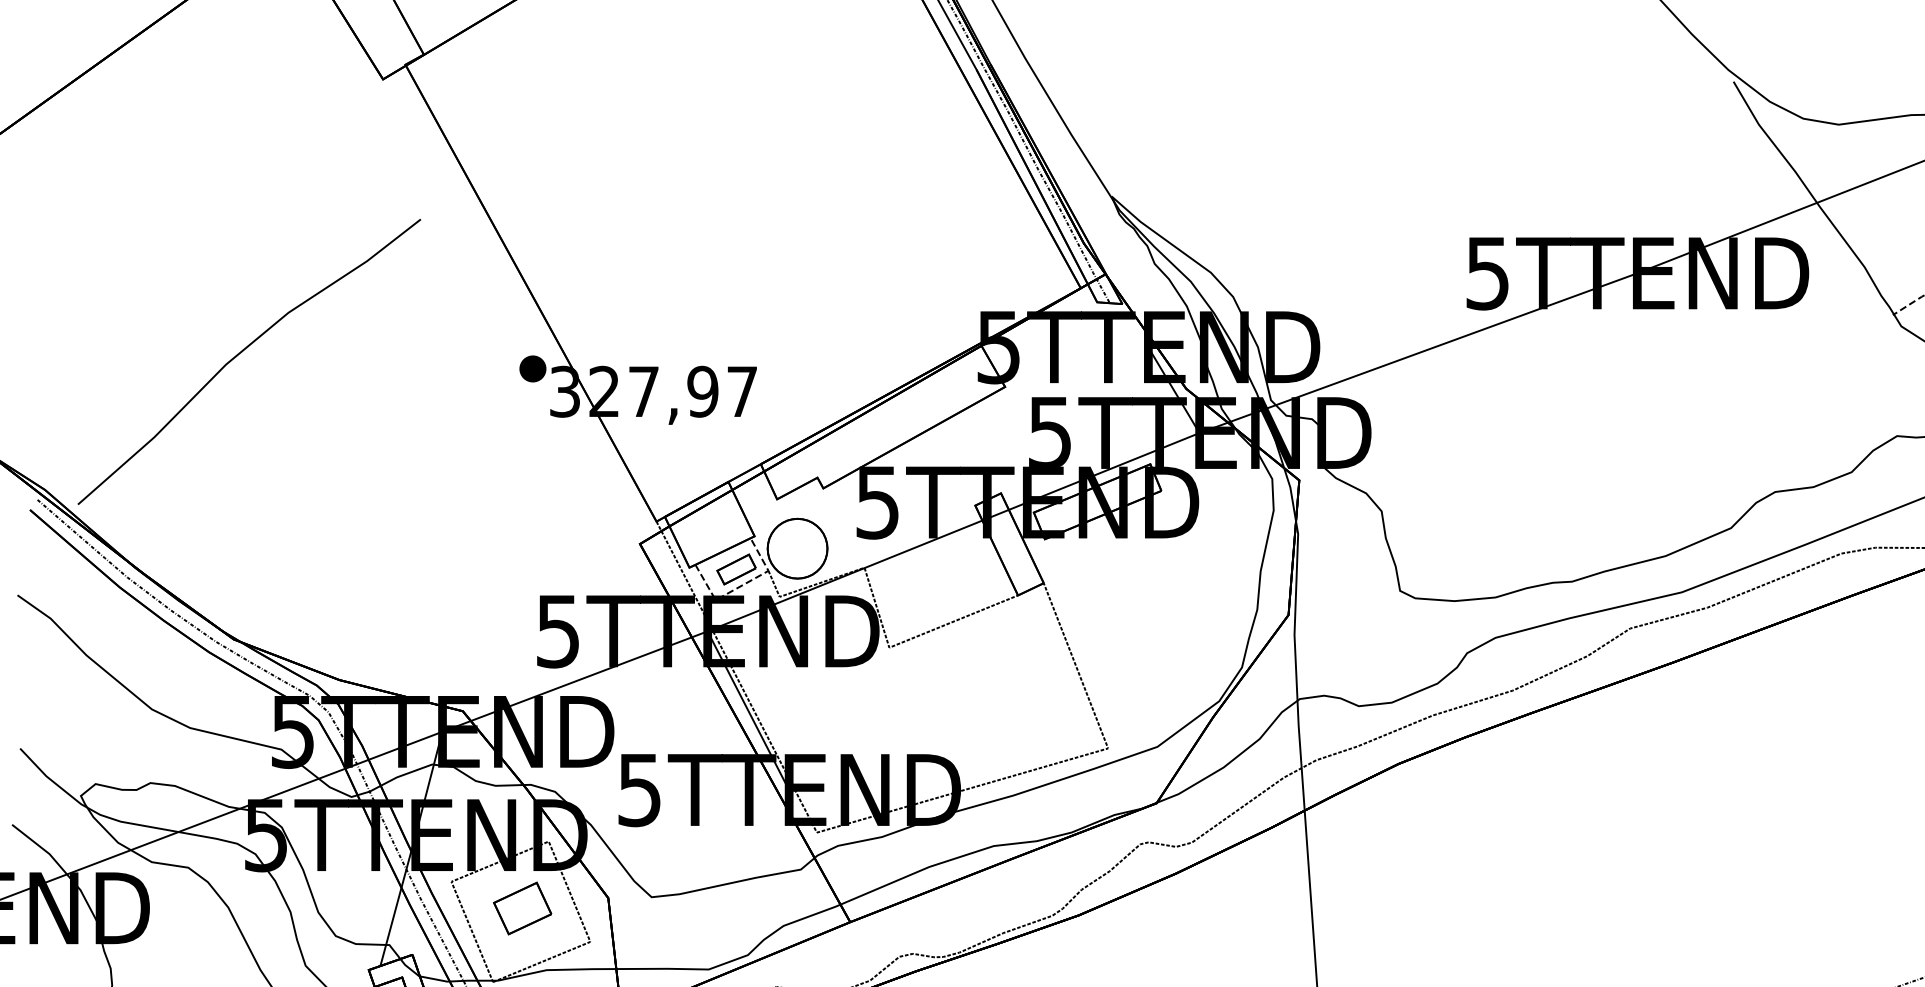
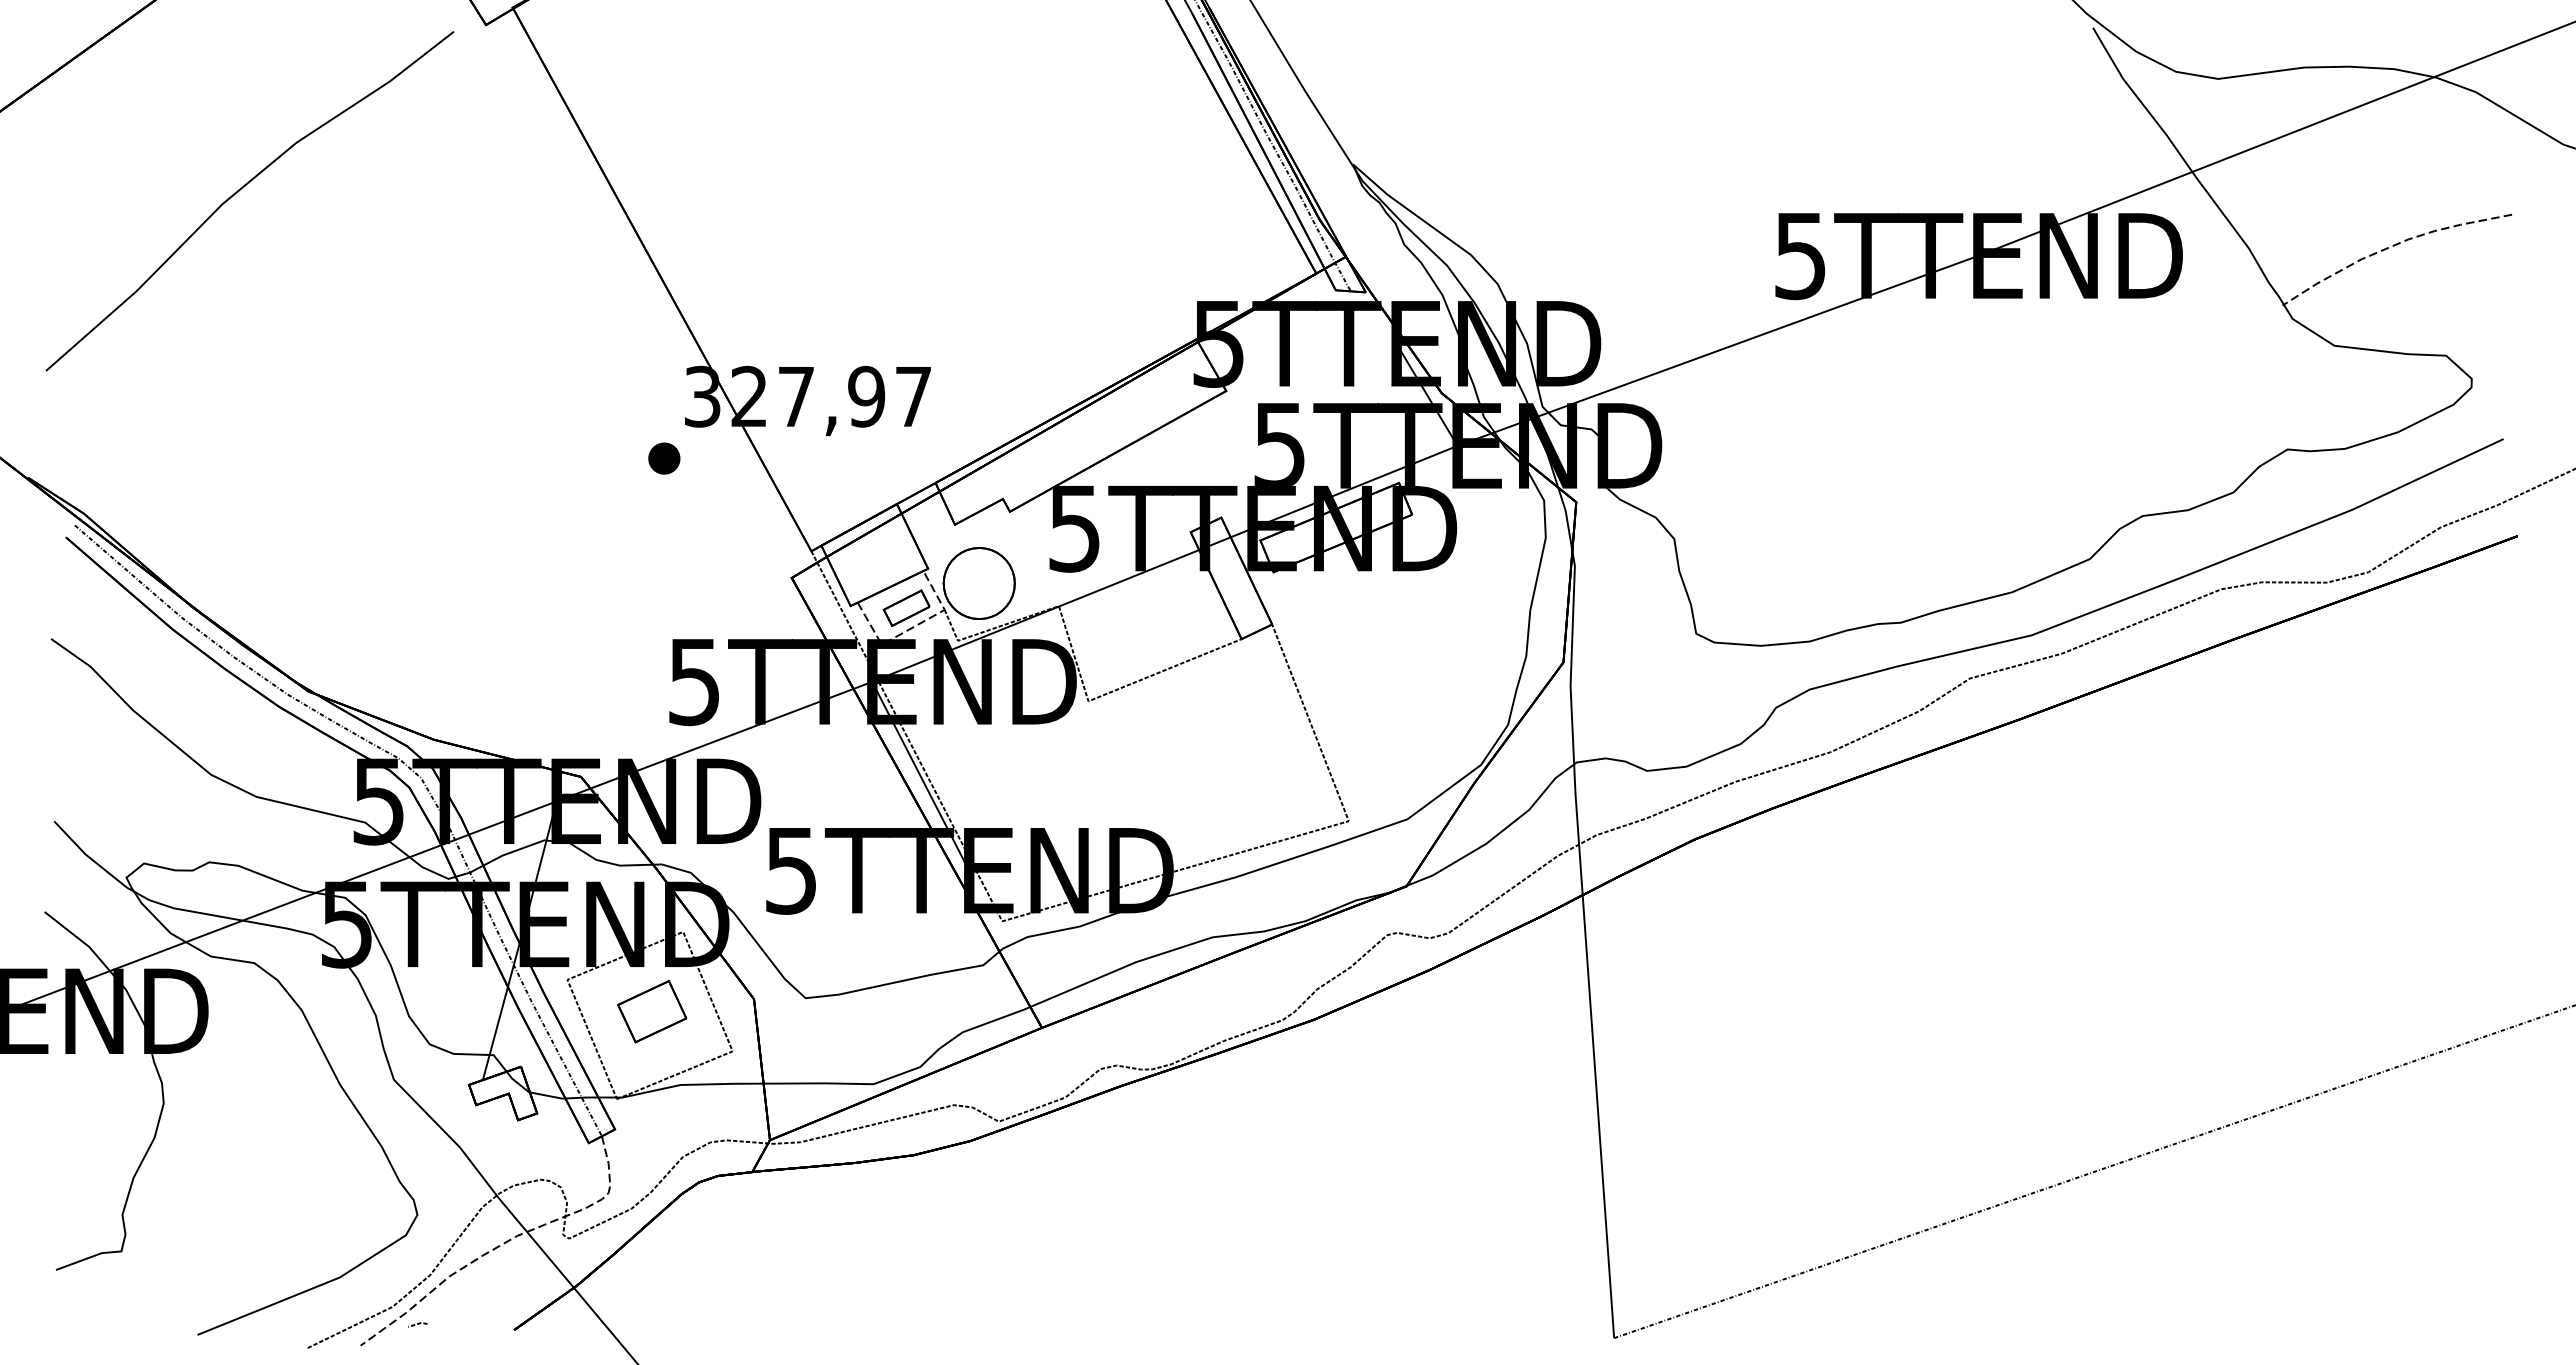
curve: (240, 353) -> (239, 191), moved
part: (533, 368) -> (664, 458), moved

